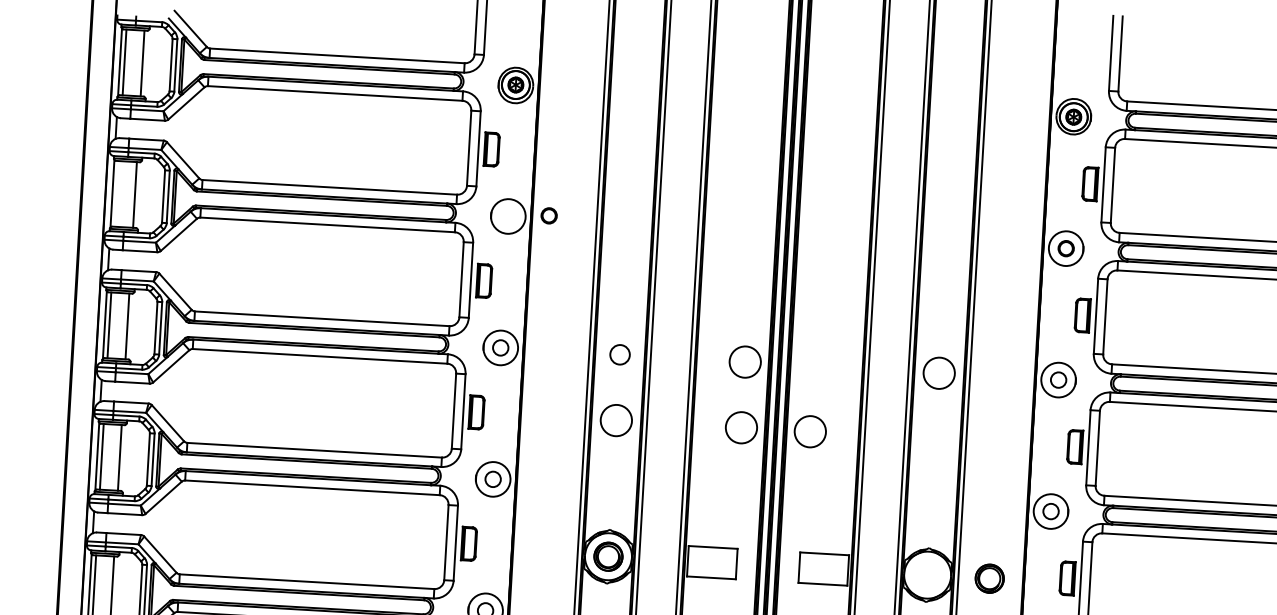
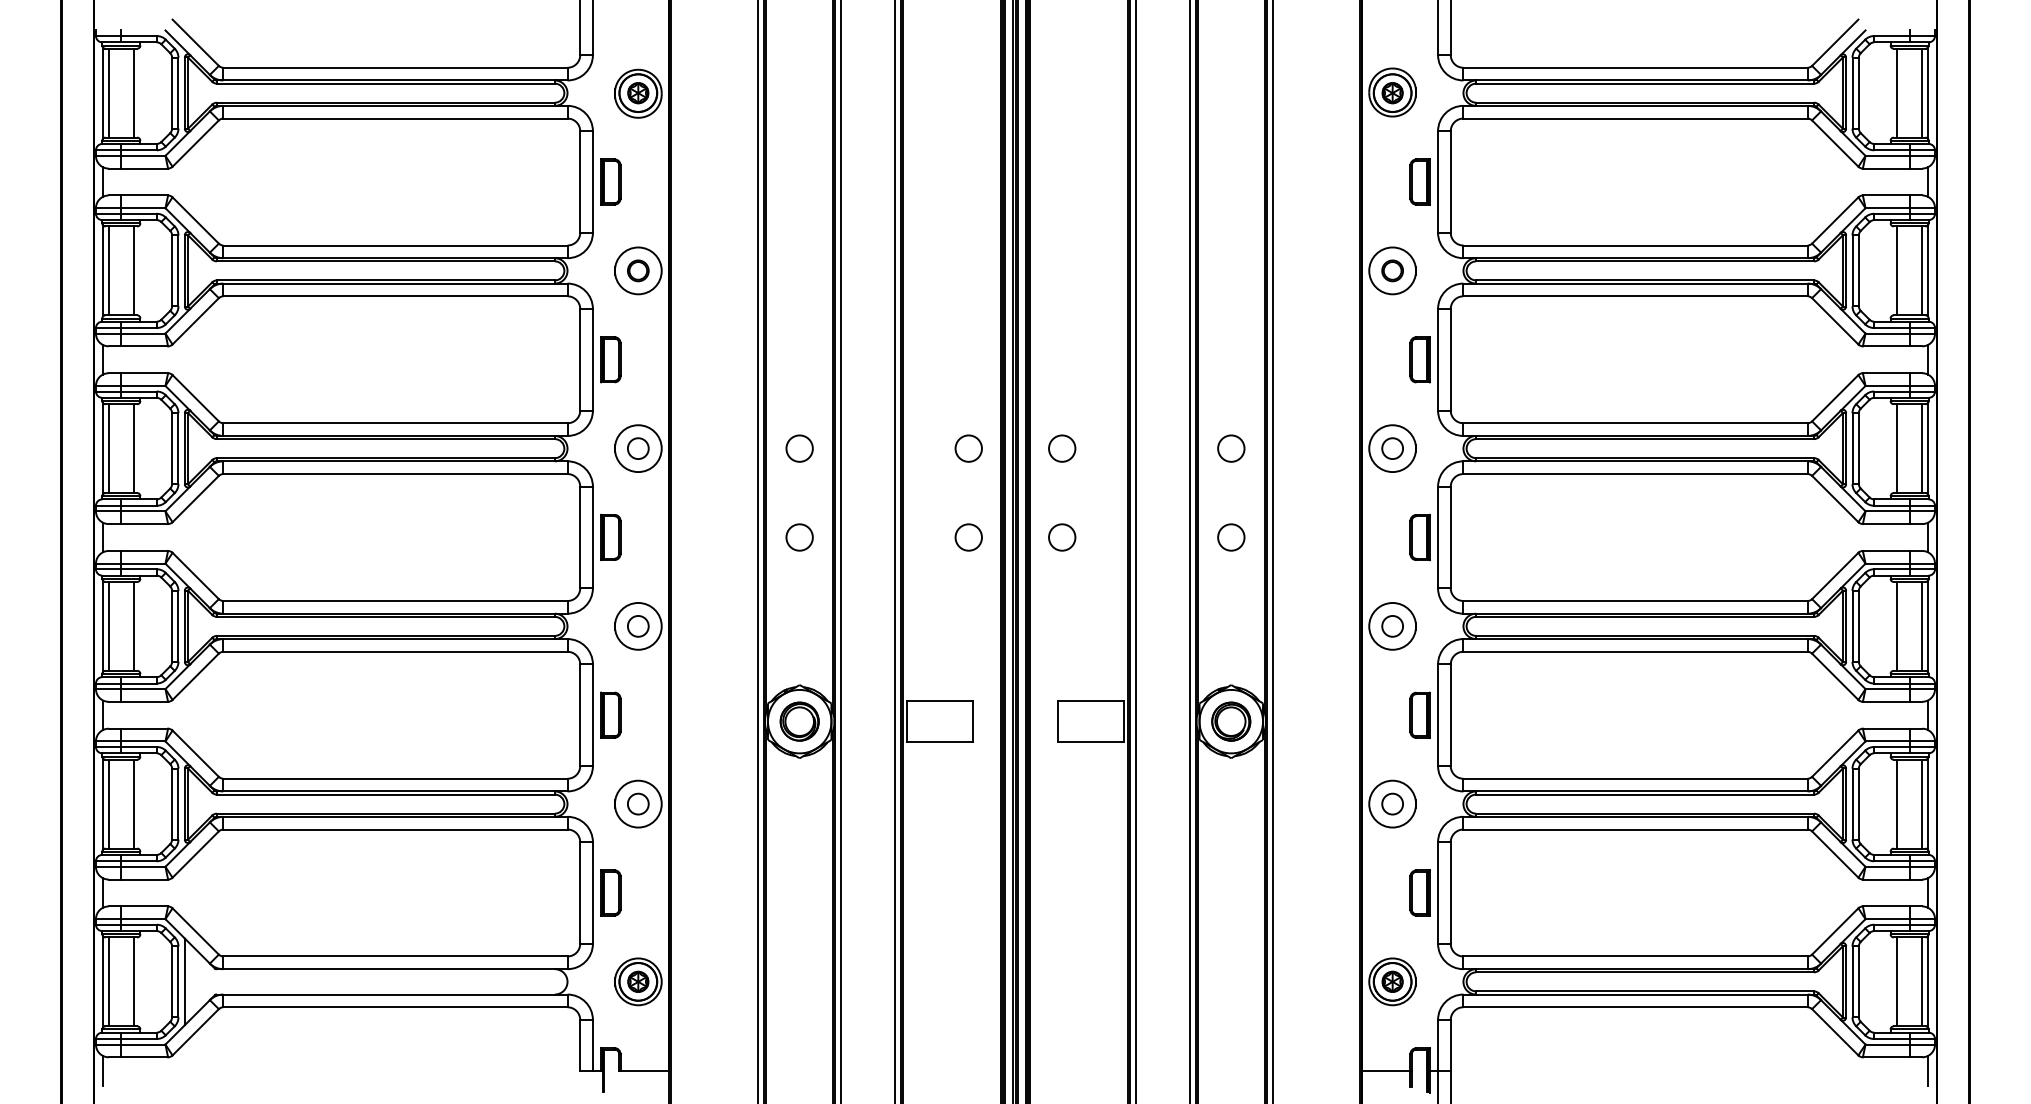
line: (117, 193) -> (109, 270), added
part: (549, 215) -> (638, 270), moved
circle: (744, 361) -> (968, 448), size x0.62
circle: (814, 365) -> (1062, 448), added
circle: (939, 373) -> (1231, 448), size x0.62
circle: (616, 420) -> (799, 537), size x0.62
circle: (741, 427) -> (968, 537), size x0.62
circle: (810, 431) -> (1062, 537), size x0.62
circle: (935, 438) -> (1231, 537), added
part: (989, 578) -> (1231, 721), moved

